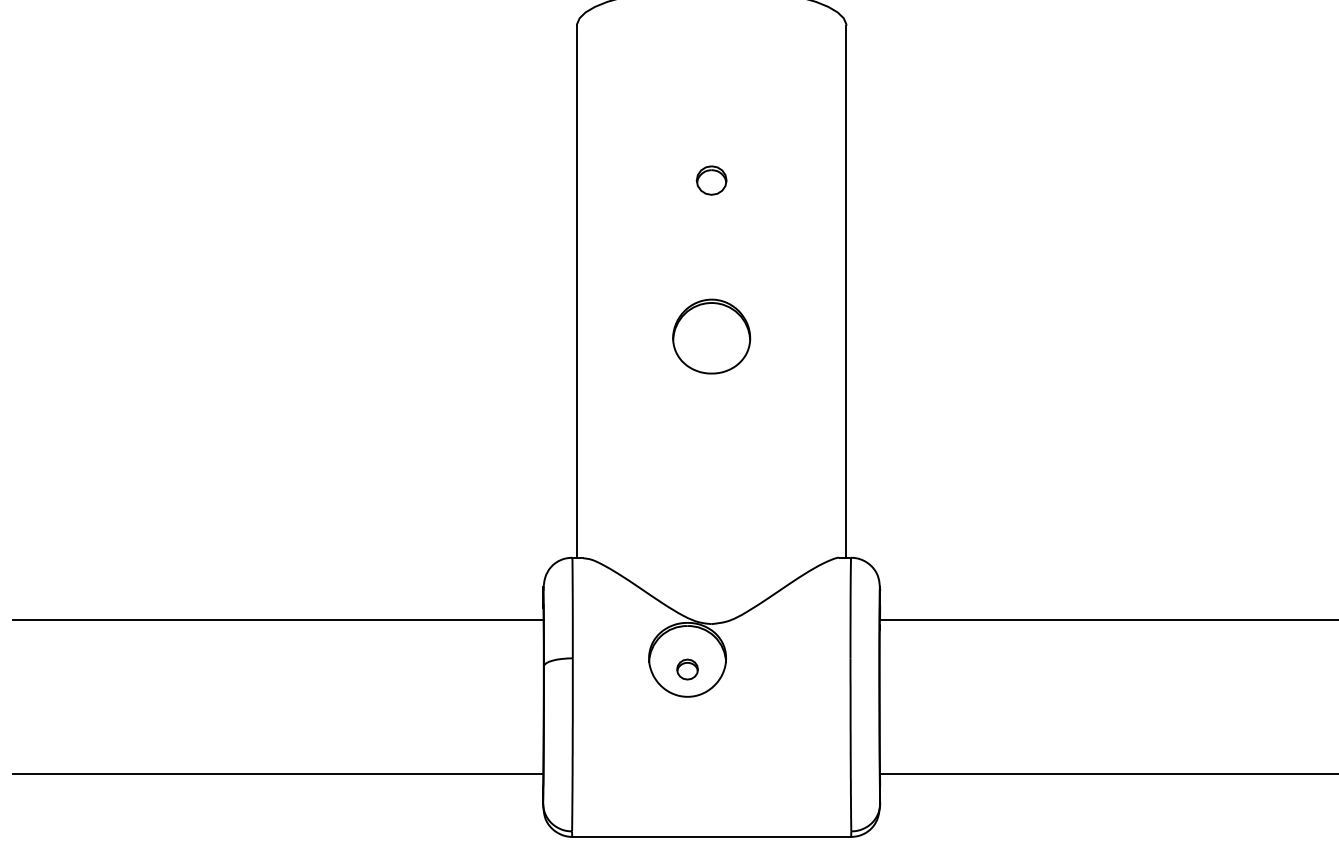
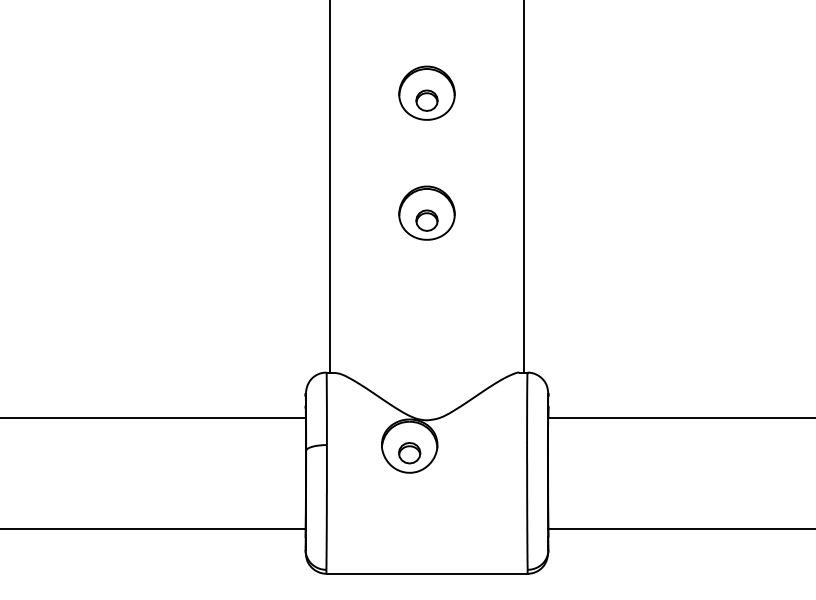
part: (711, 170) -> (426, 93), added
part: (711, 346) -> (426, 220), added
part: (687, 669) -> (409, 453), size x1.43

